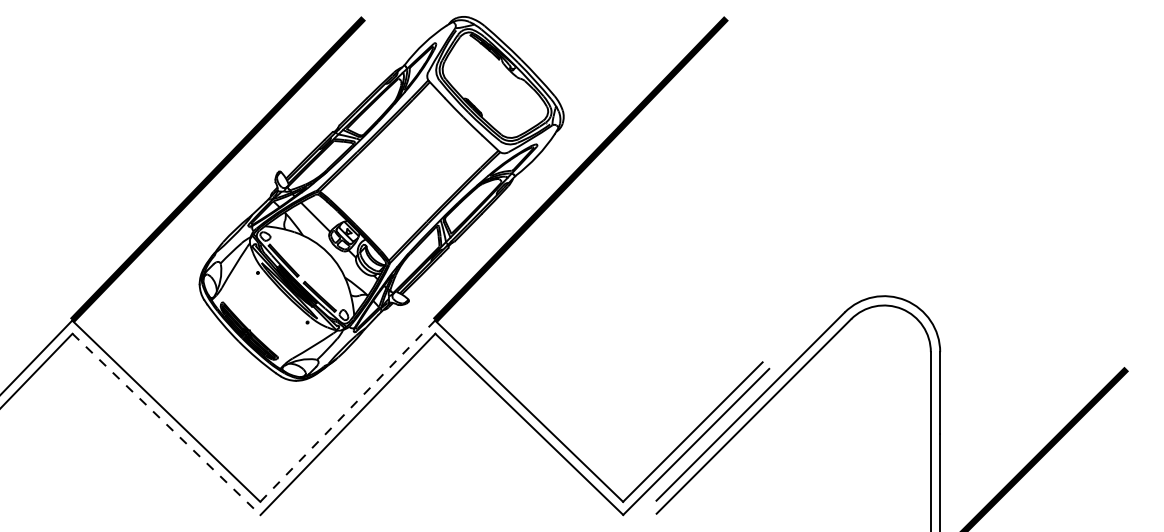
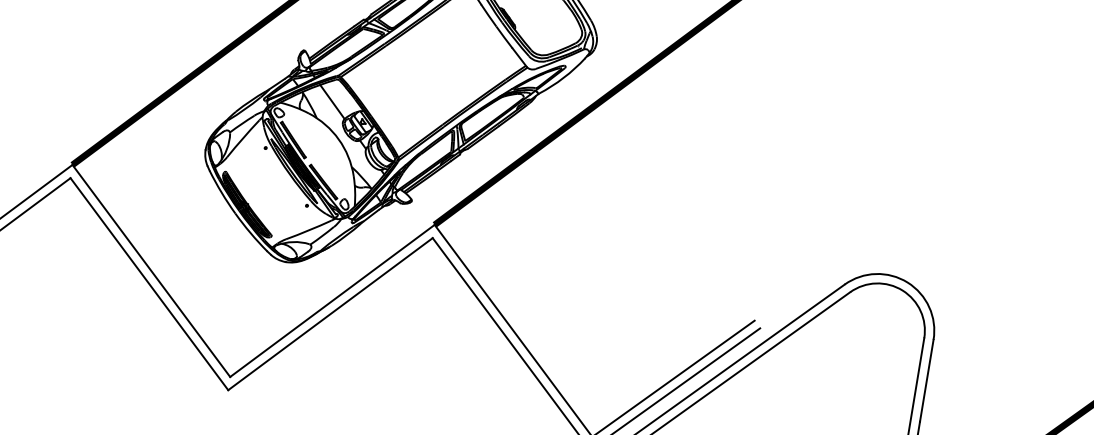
line: (347, 411) -> (332, 301), dashed -> solid
line: (166, 424) -> (149, 284), dashed -> solid

